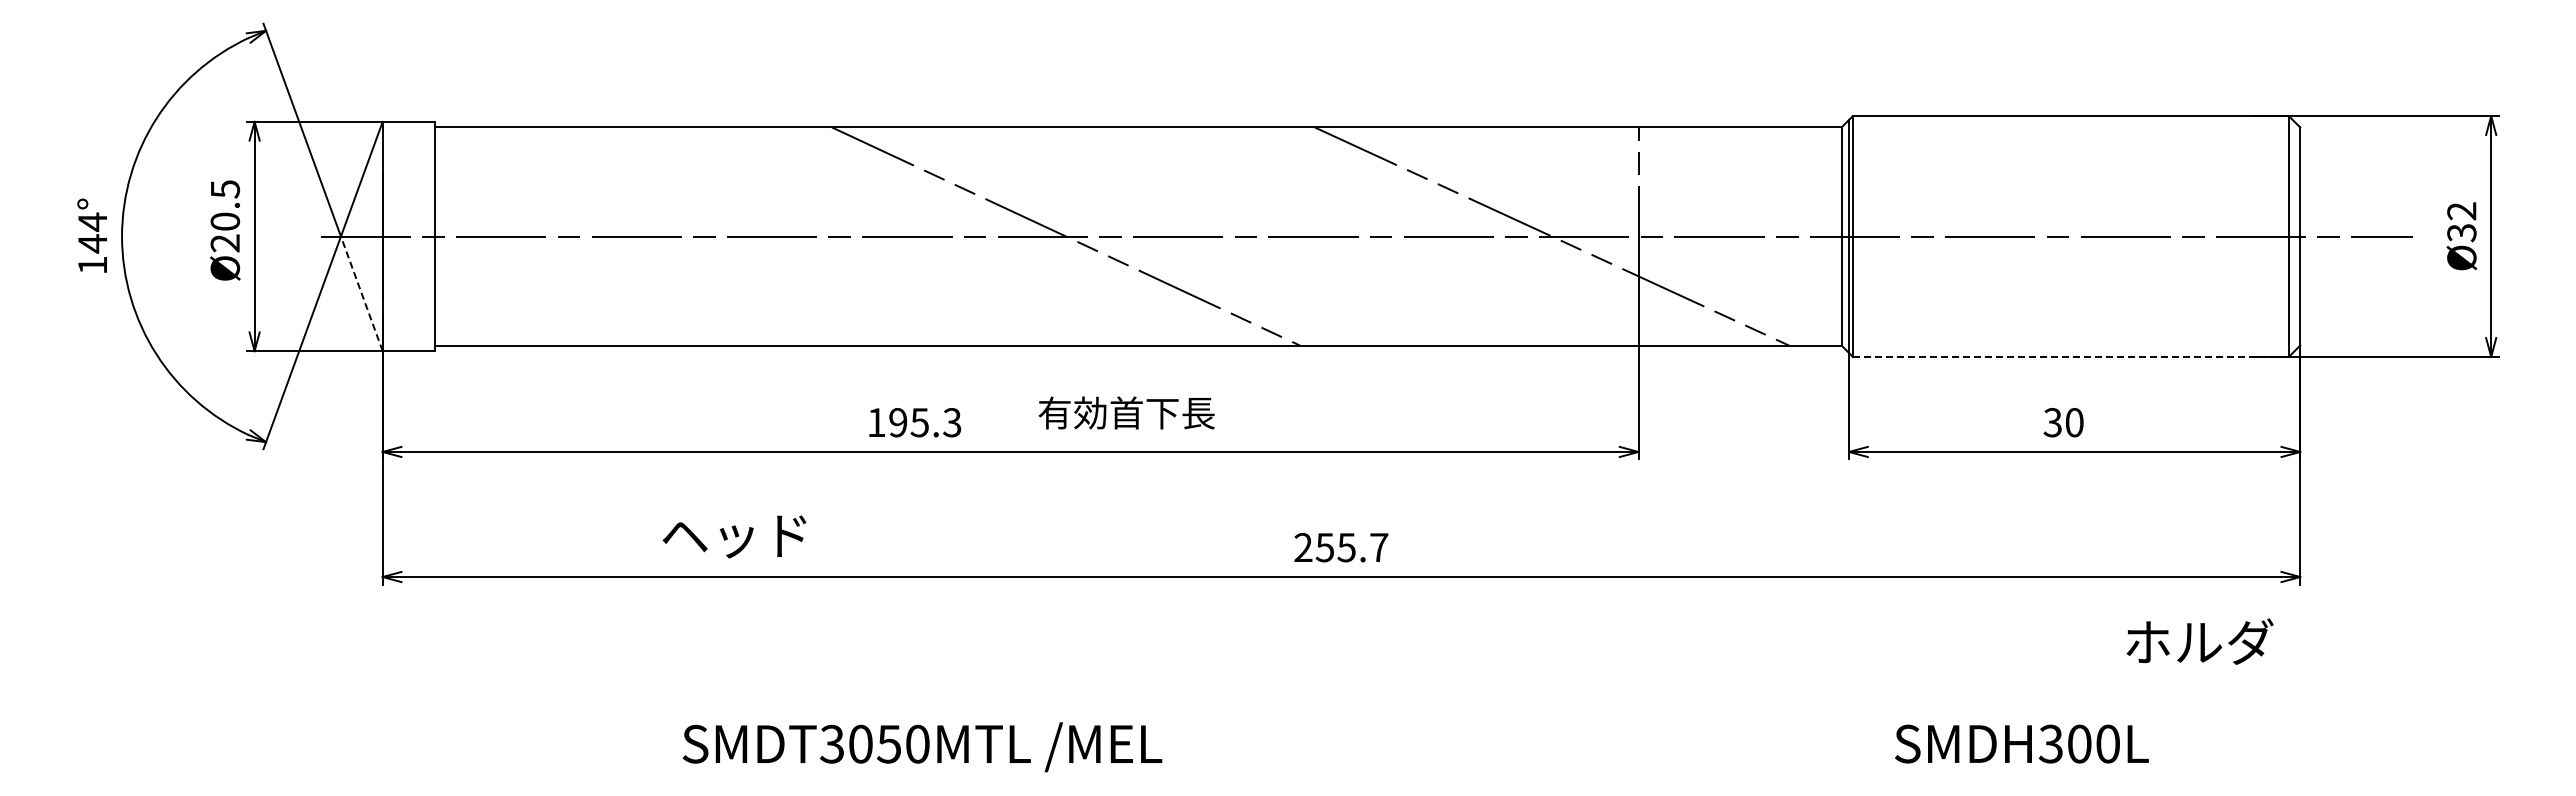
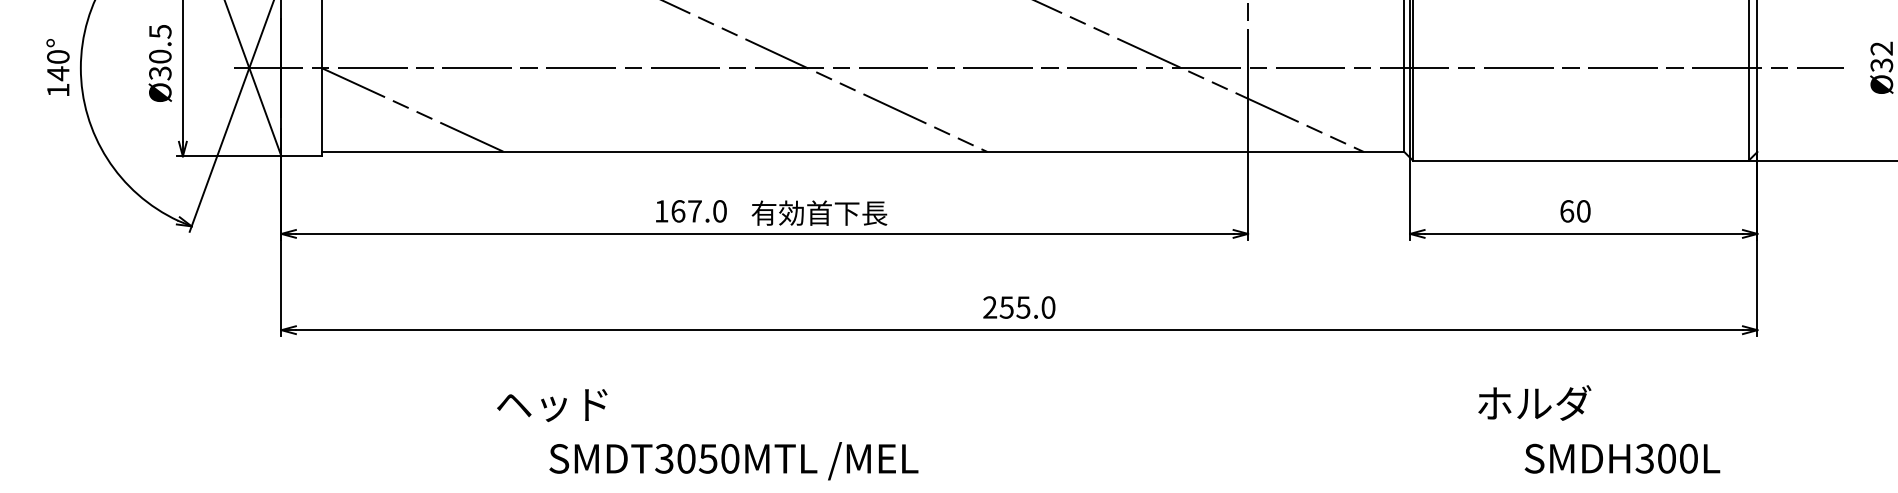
text: (92, 222) -> (58, 57), 144° -> 140°
text: (225, 243) -> (160, 73), Ø20.5 -> Ø30.5
line: (553, 290) -> (412, 109), added
line: (361, 293) -> (265, 111), dashed -> solid
line: (2071, 356) -> (1581, 160), dashed -> solid
text: (1126, 412) -> (819, 212), moved
text: (925, 422) -> (699, 211), 195.3 -> 167.0
text: (2052, 422) -> (1566, 211), 30 -> 60
text: (734, 536) -> (552, 405), moved
text: (1379, 547) -> (1048, 307), 255.7 -> 255.0
text: (2199, 641) -> (1534, 402), moved
text: (2021, 743) -> (1622, 458), moved
text: (922, 747) -> (733, 461), moved

